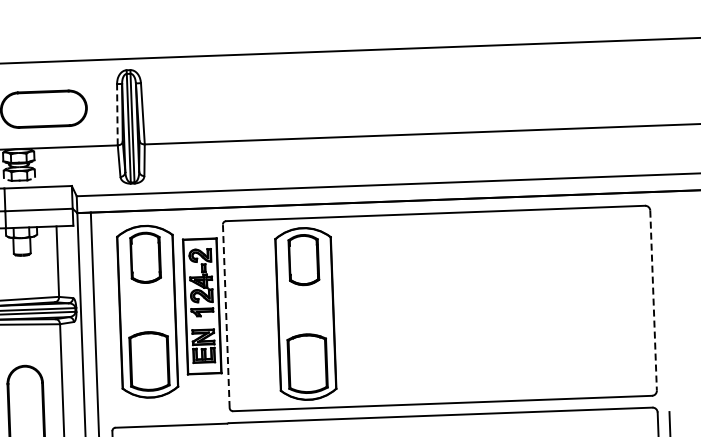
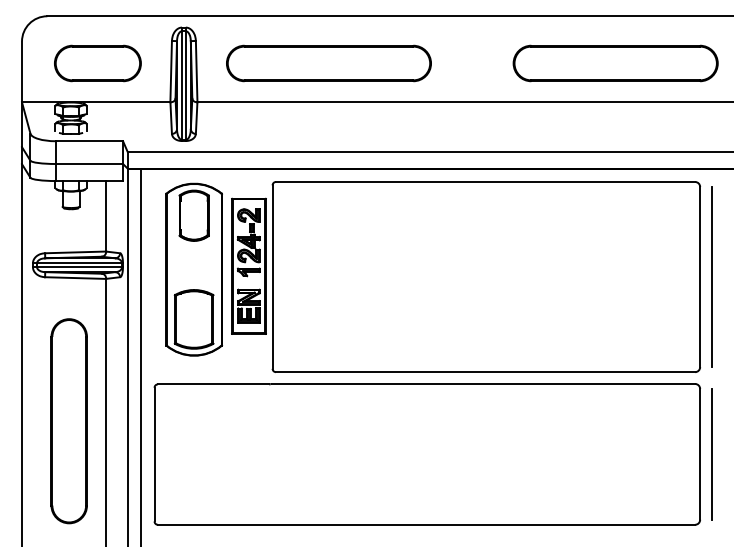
part: (561, 90) -> (615, 63), added
part: (274, 100) -> (328, 63), added
line: (117, 114) -> (171, 71), dashed -> solid
line: (664, 300) -> (711, 277), added
line: (653, 301) -> (700, 277), dashed -> solid
part: (305, 313) -> (351, 277), removed
line: (226, 316) -> (272, 277), dashed -> solid

